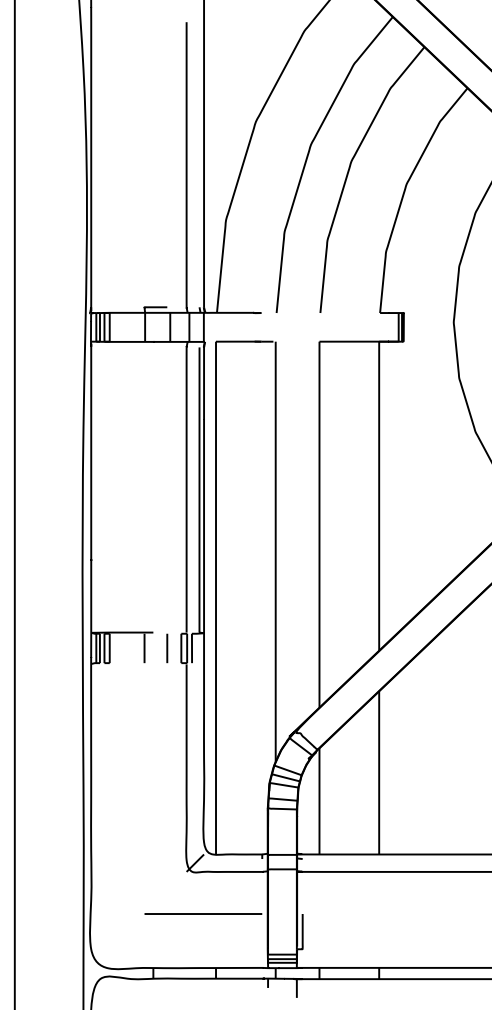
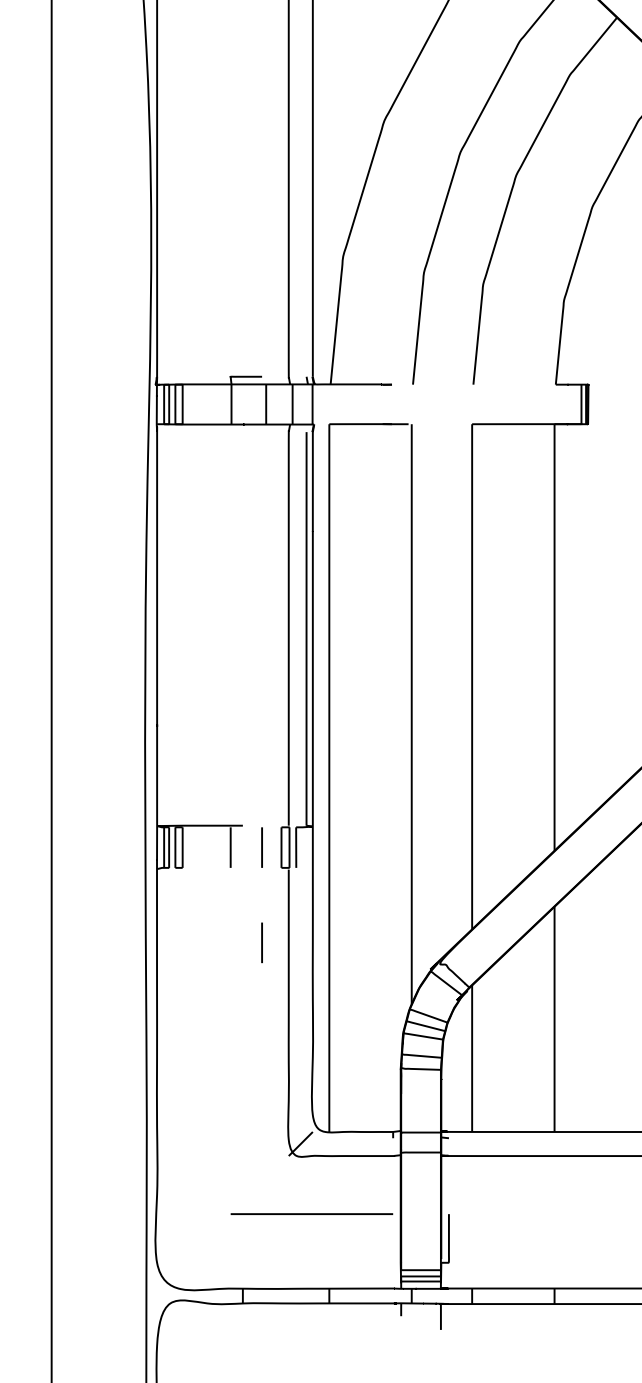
line: (167, 717) -> (262, 942), added

